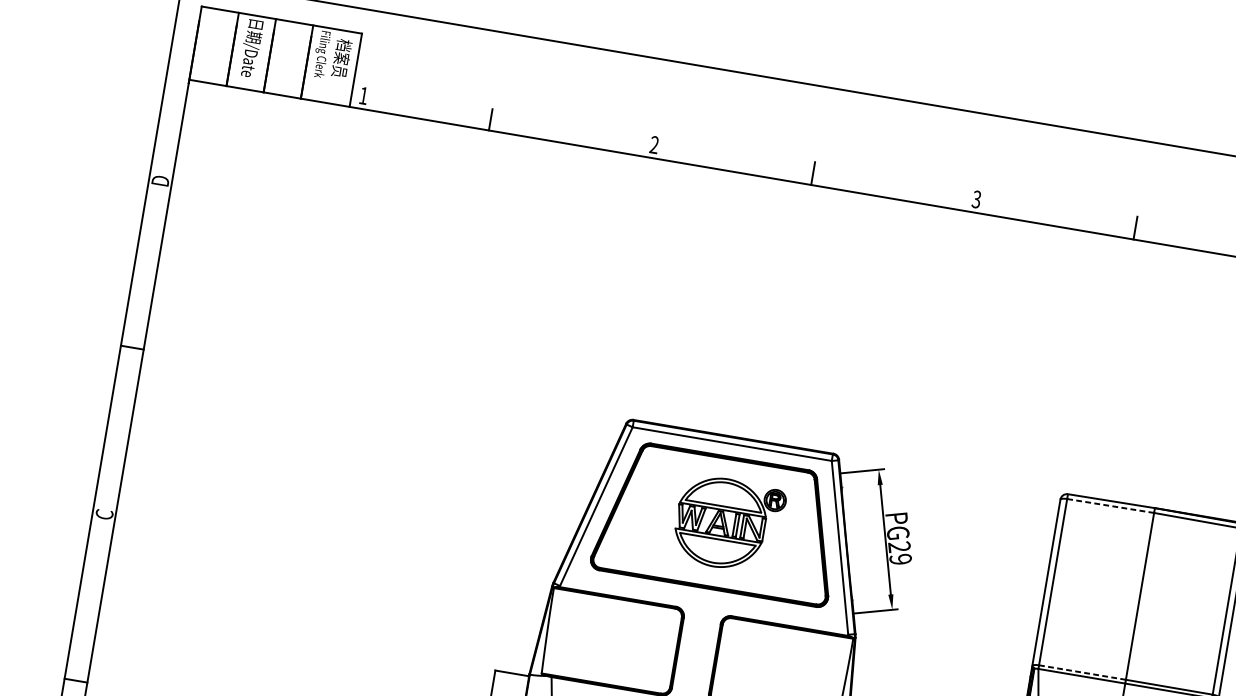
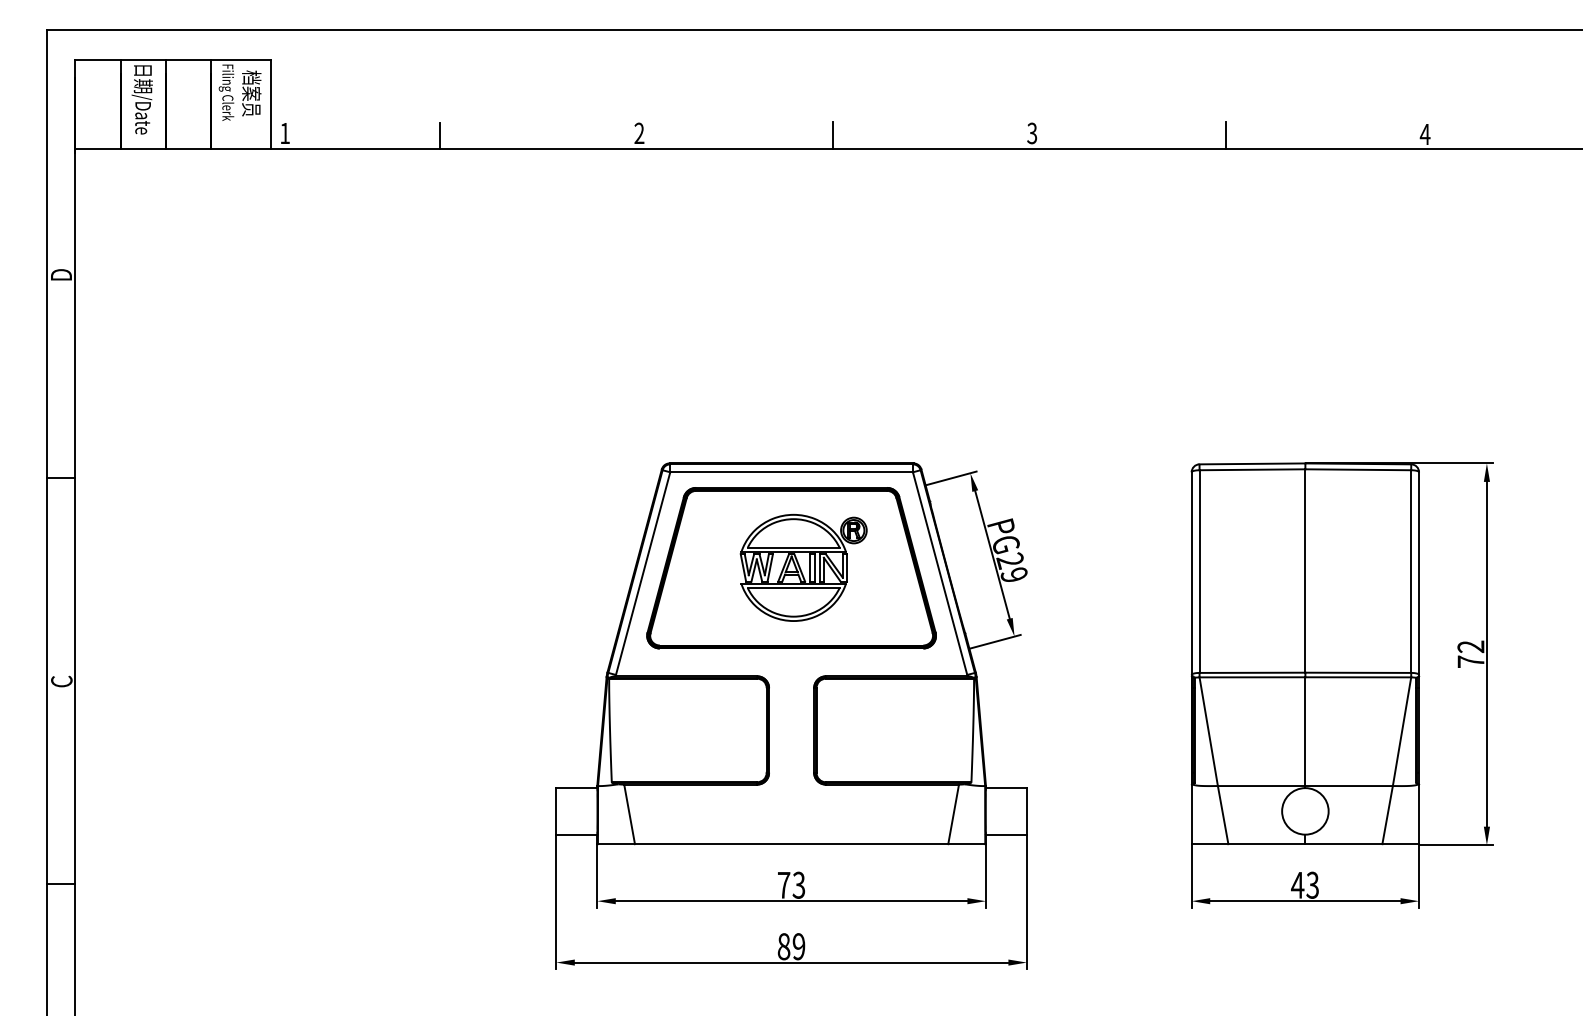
line: (1110, 505) -> (1252, 469), dashed -> solid
line: (1082, 672) -> (1252, 672), dashed -> solid

